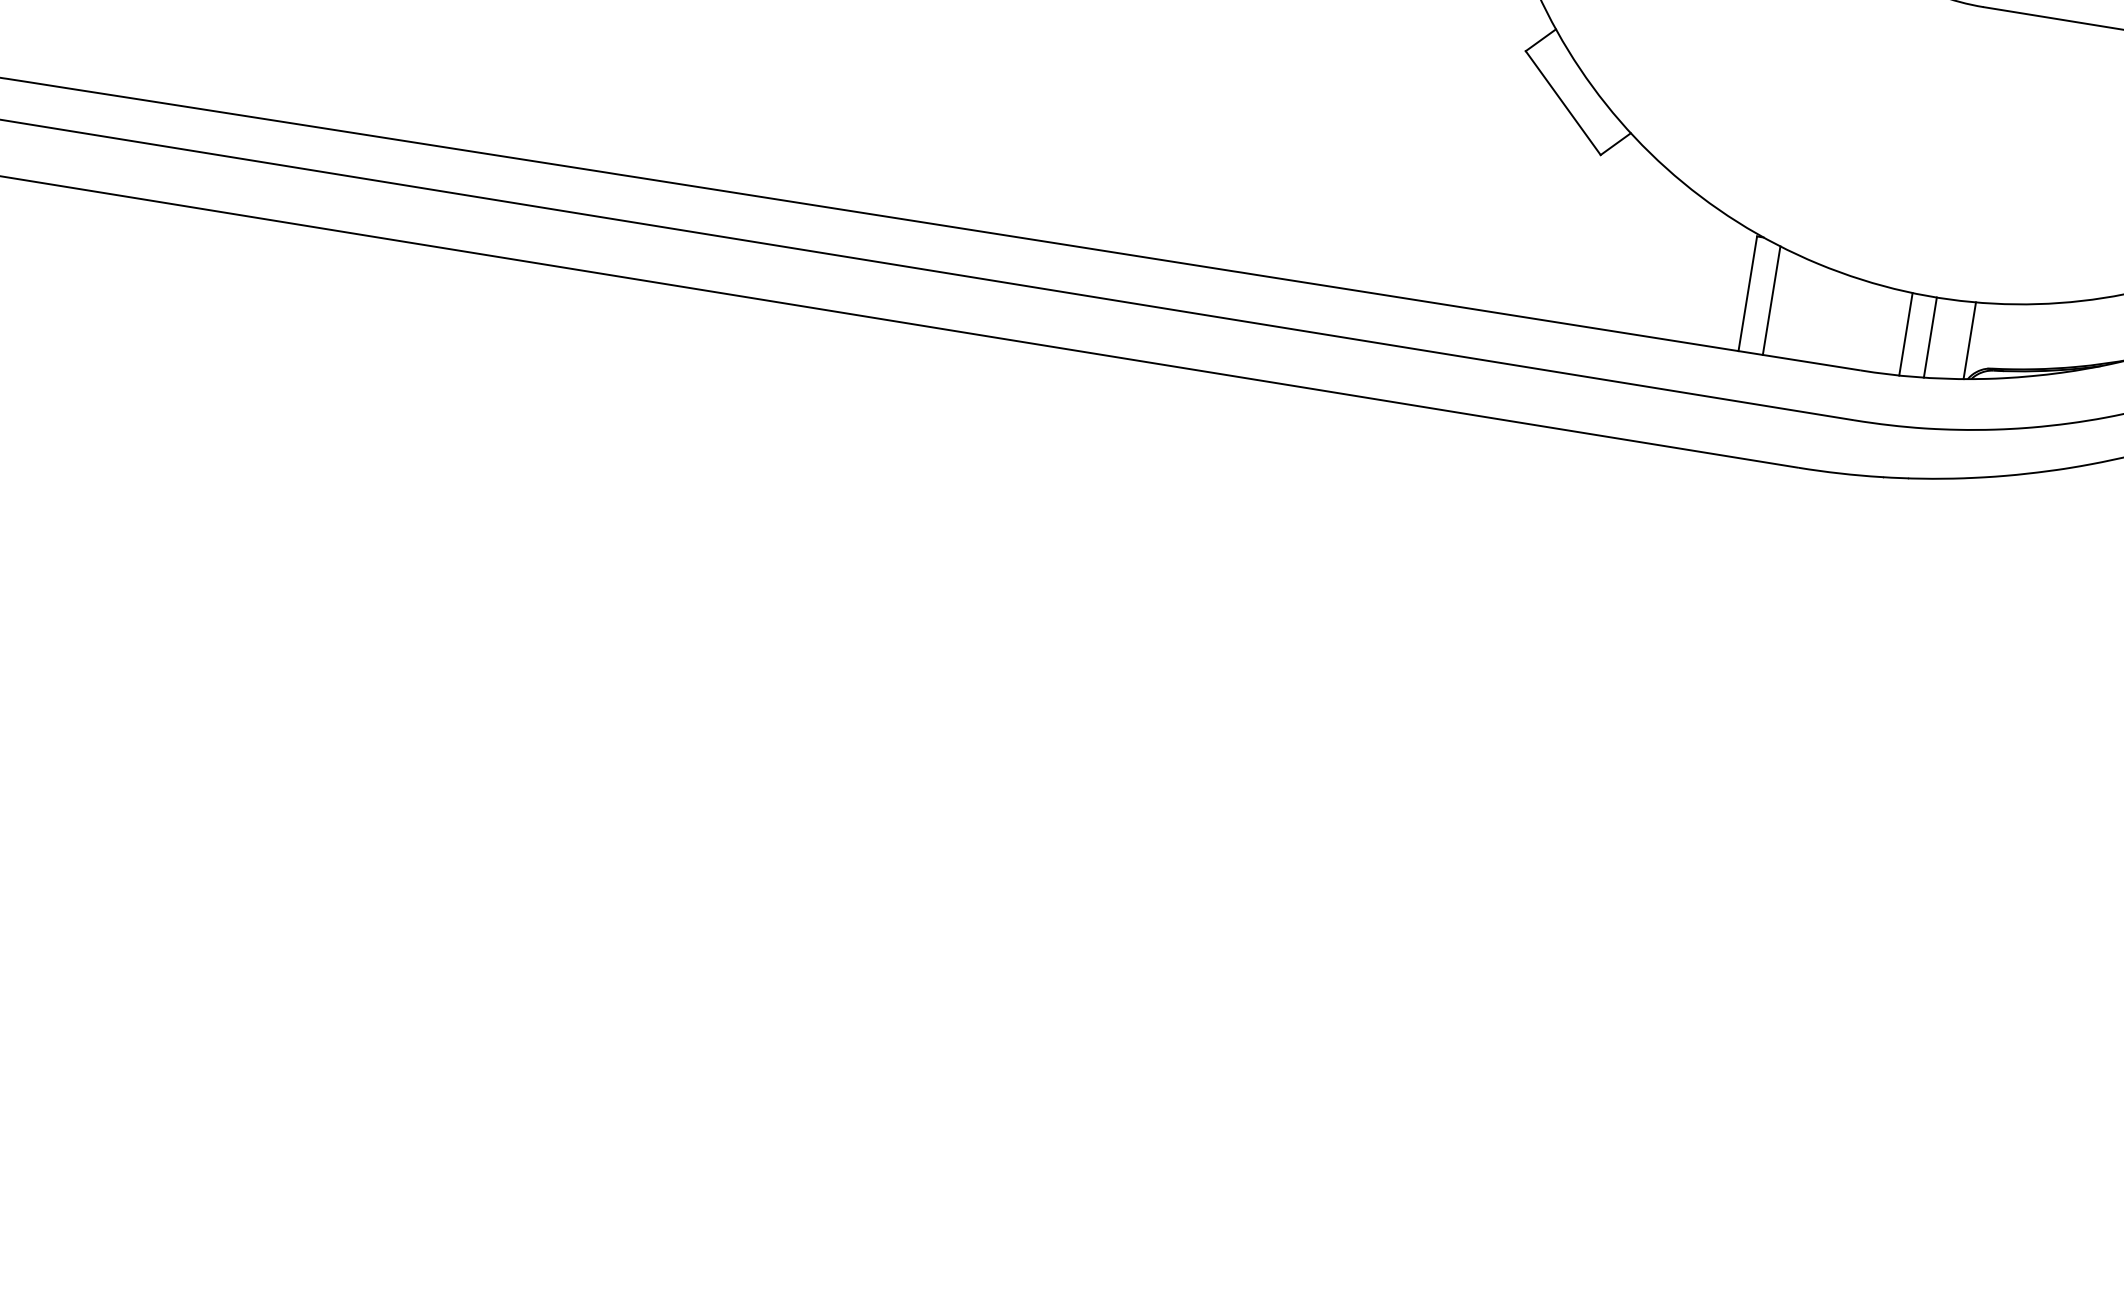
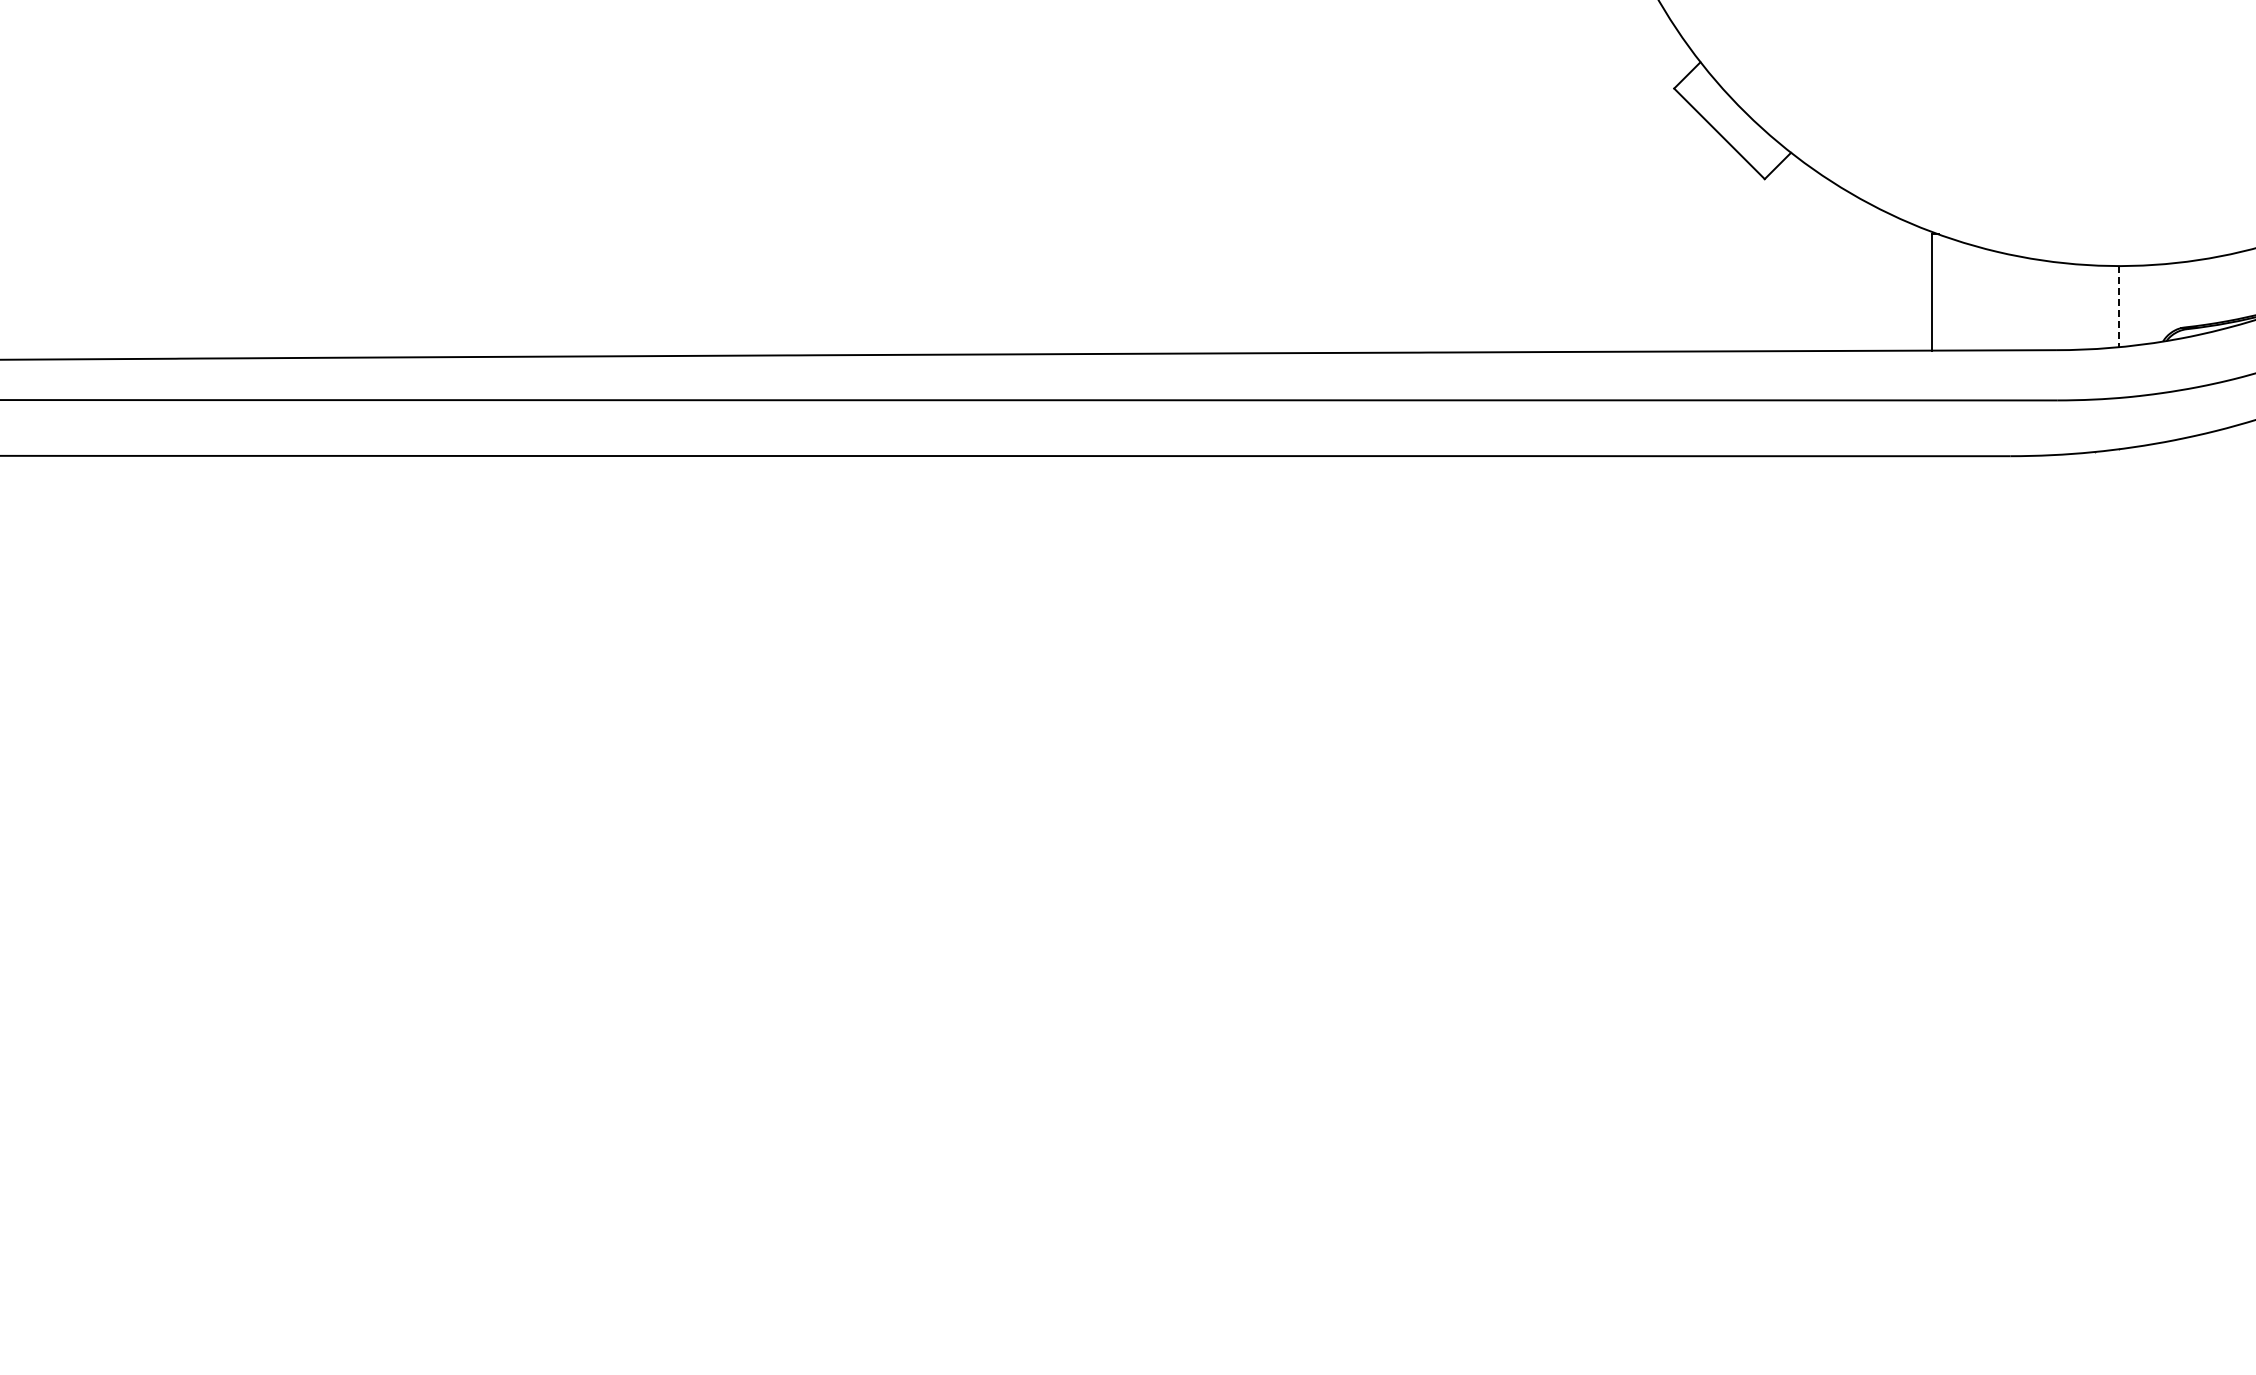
line: (1771, 300) -> (1956, 295), removed
line: (1905, 334) -> (2094, 307), removed
line: (1930, 337) -> (2119, 306), solid -> dashed
line: (1969, 340) -> (2158, 303), removed

